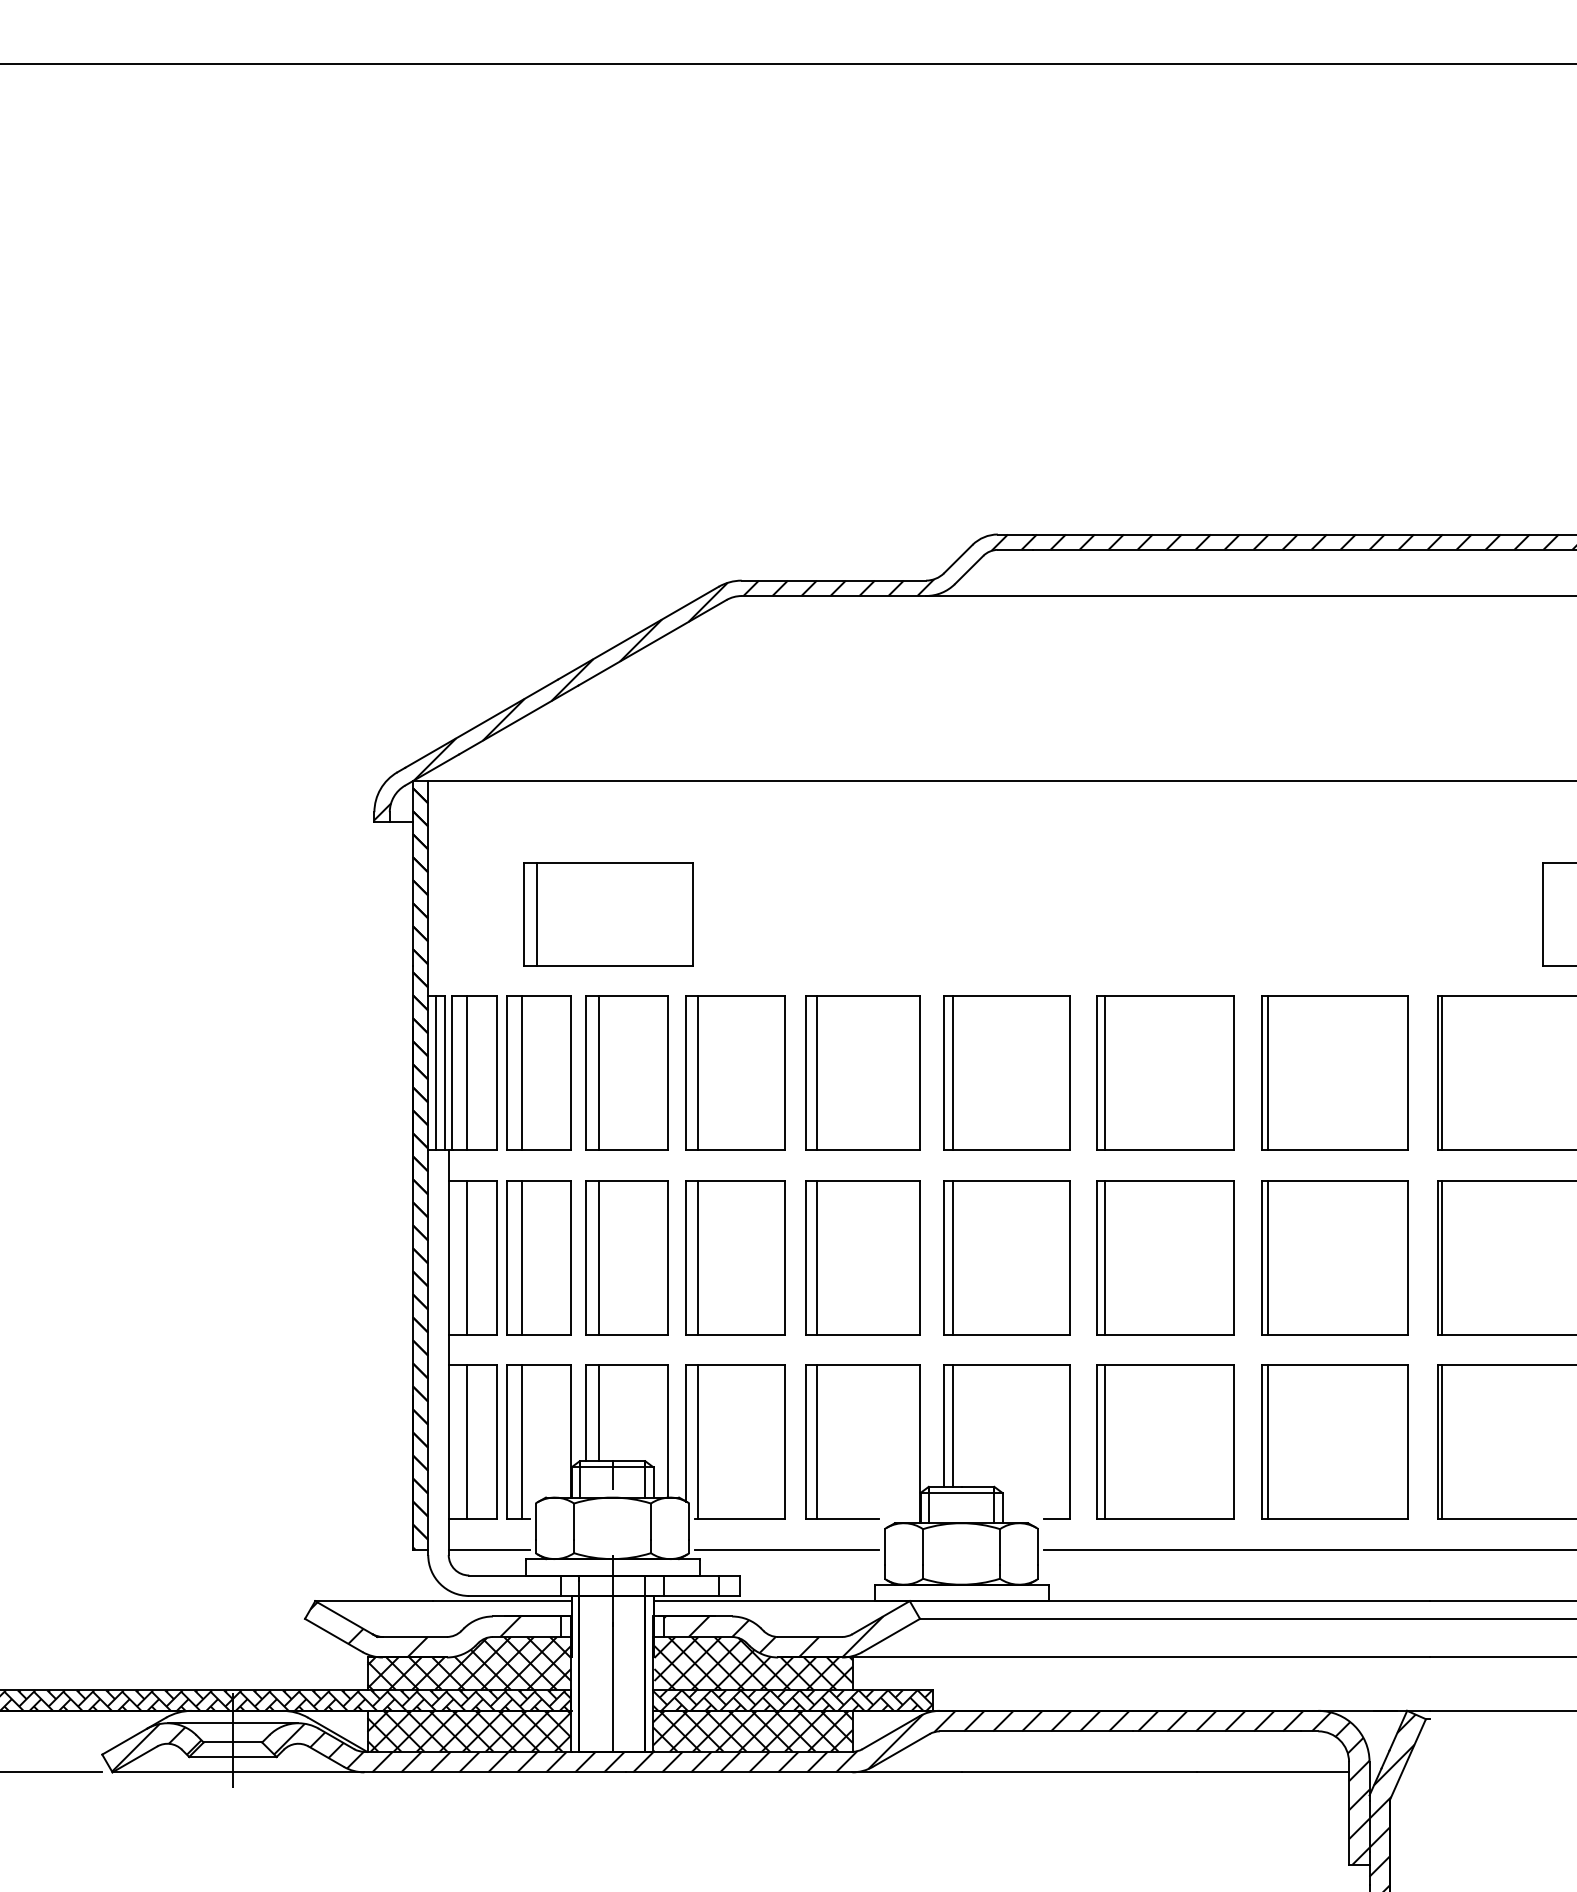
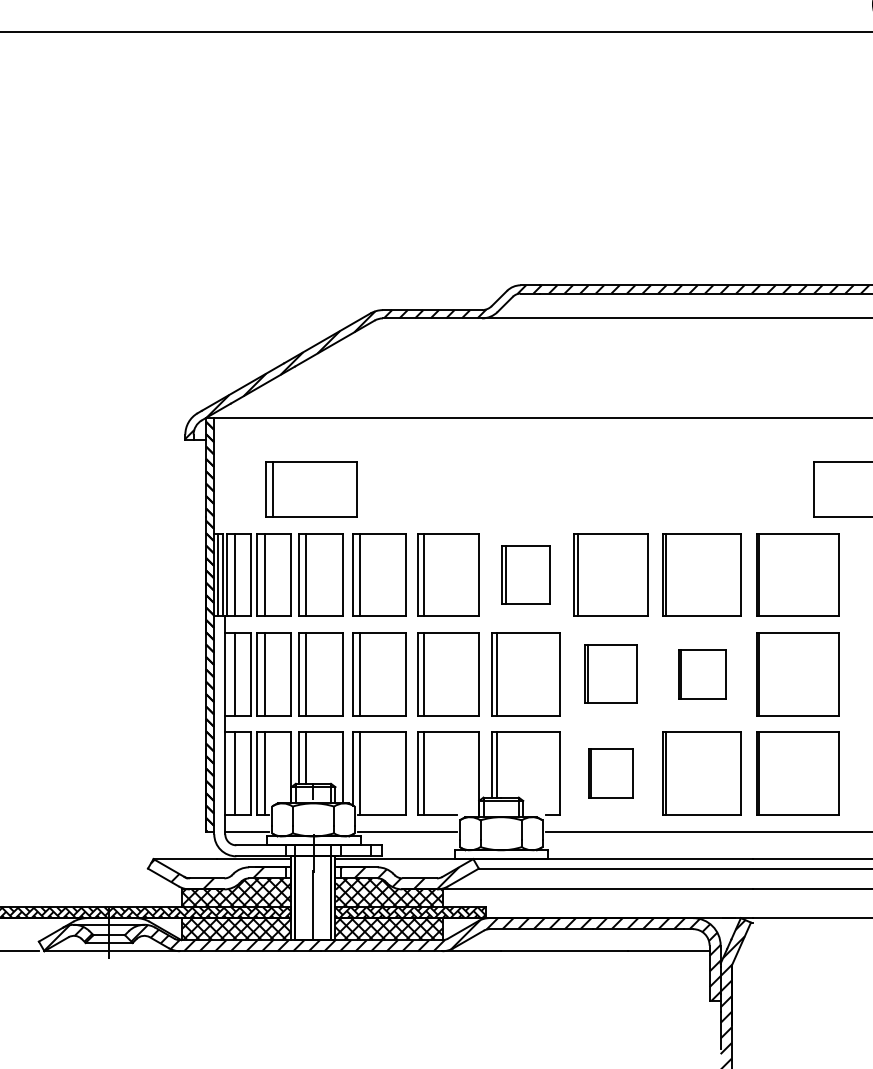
part: (1006, 1072) -> (525, 574), size x0.7
part: (1164, 1257) -> (610, 674), size x0.7
part: (1333, 1257) -> (701, 674), size x0.6
part: (1164, 1442) -> (610, 773), size x0.6

